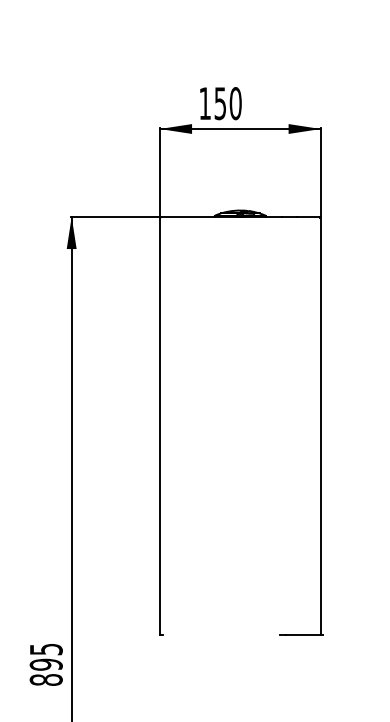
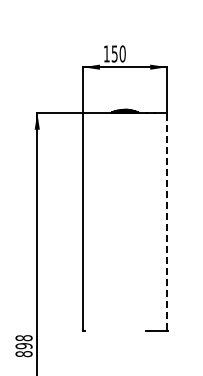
line: (319, 425) -> (166, 221), solid -> dashed
text: (45, 650) -> (23, 338), 895 -> 898

